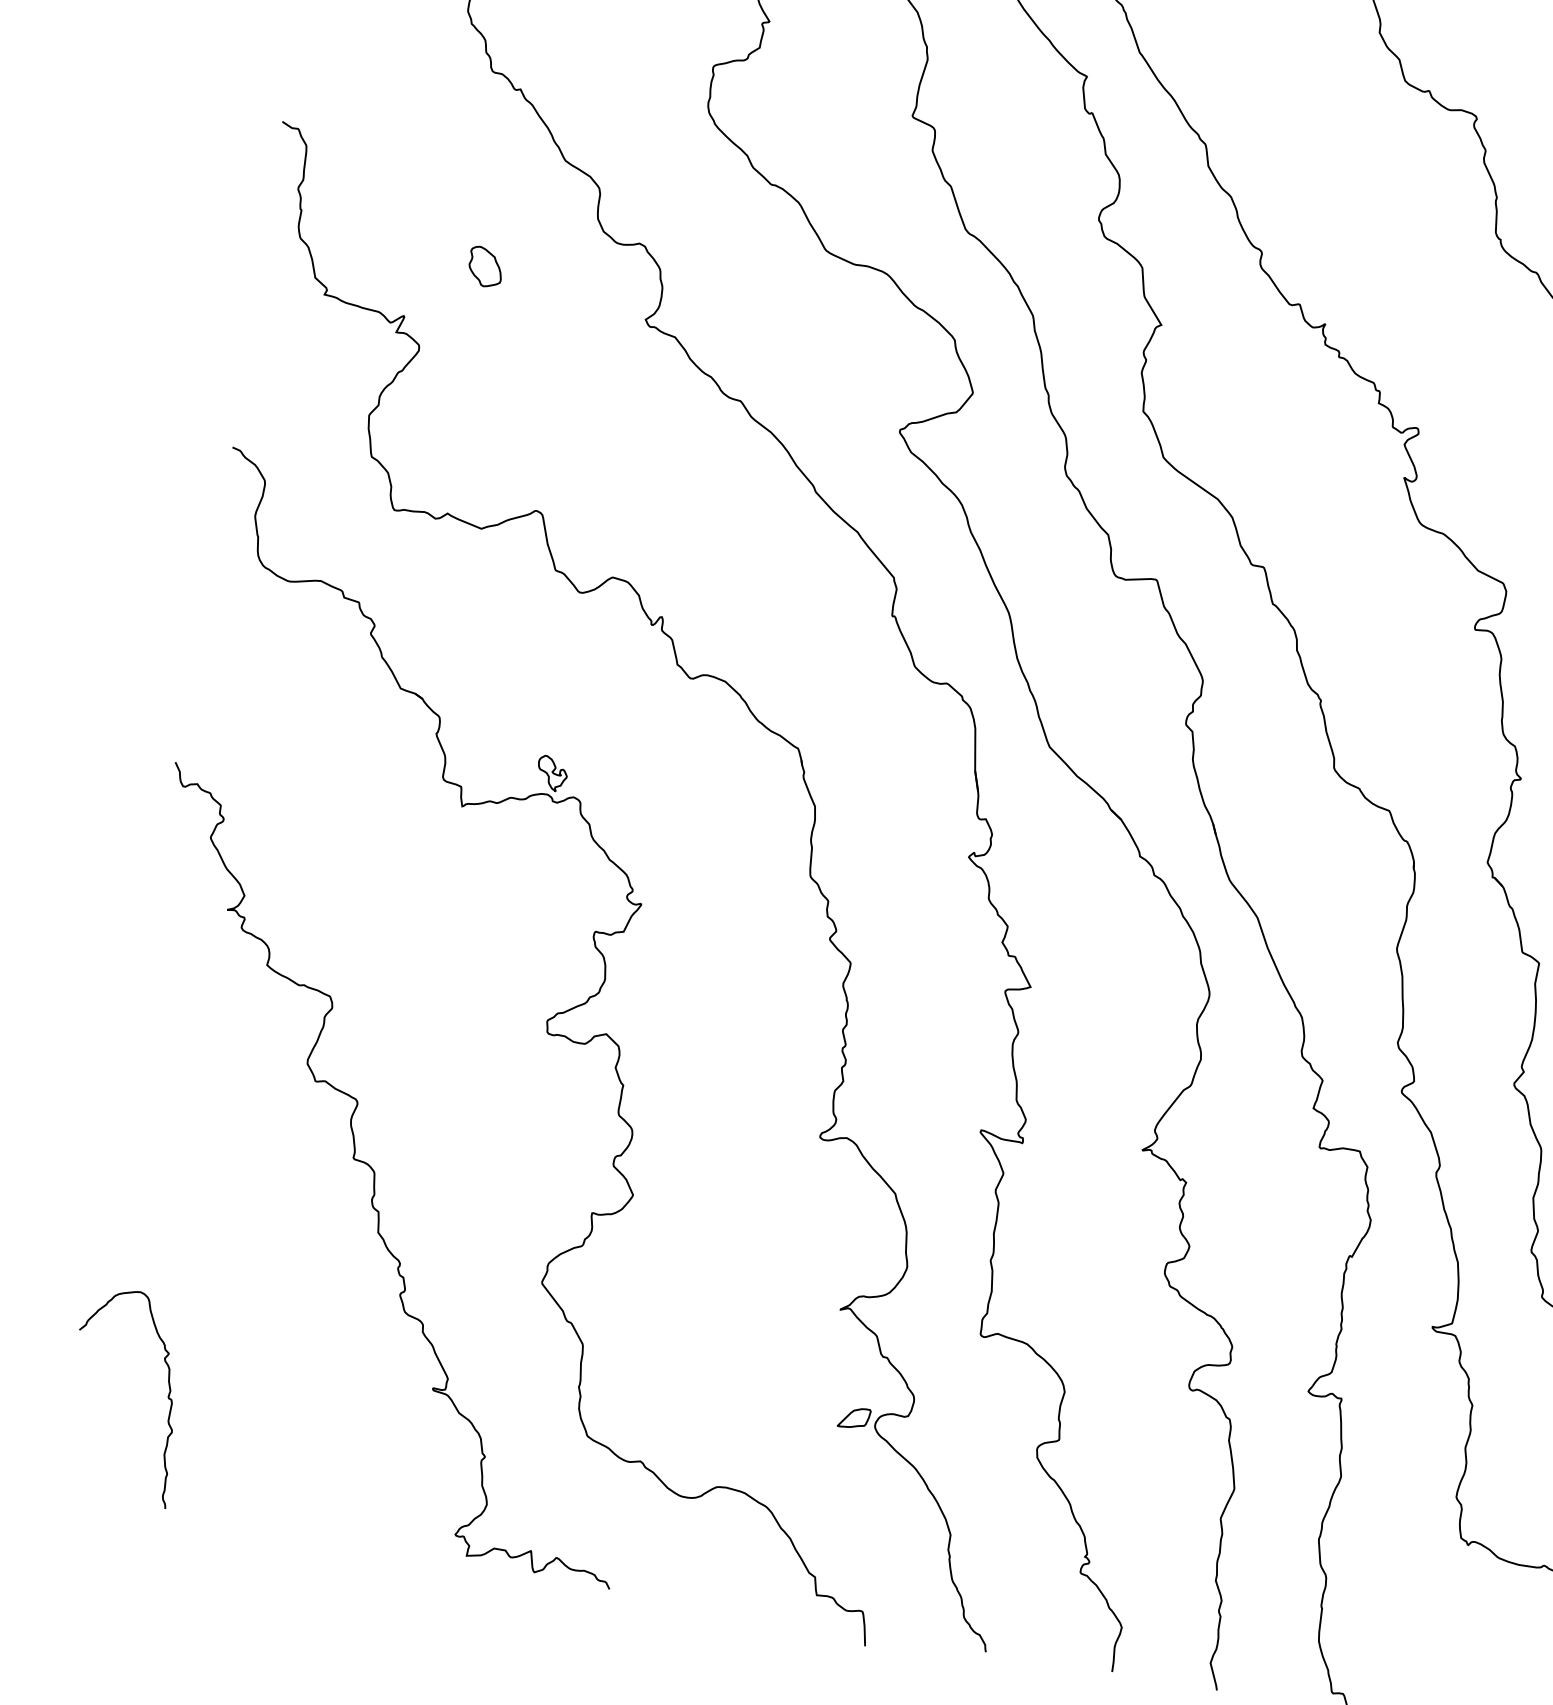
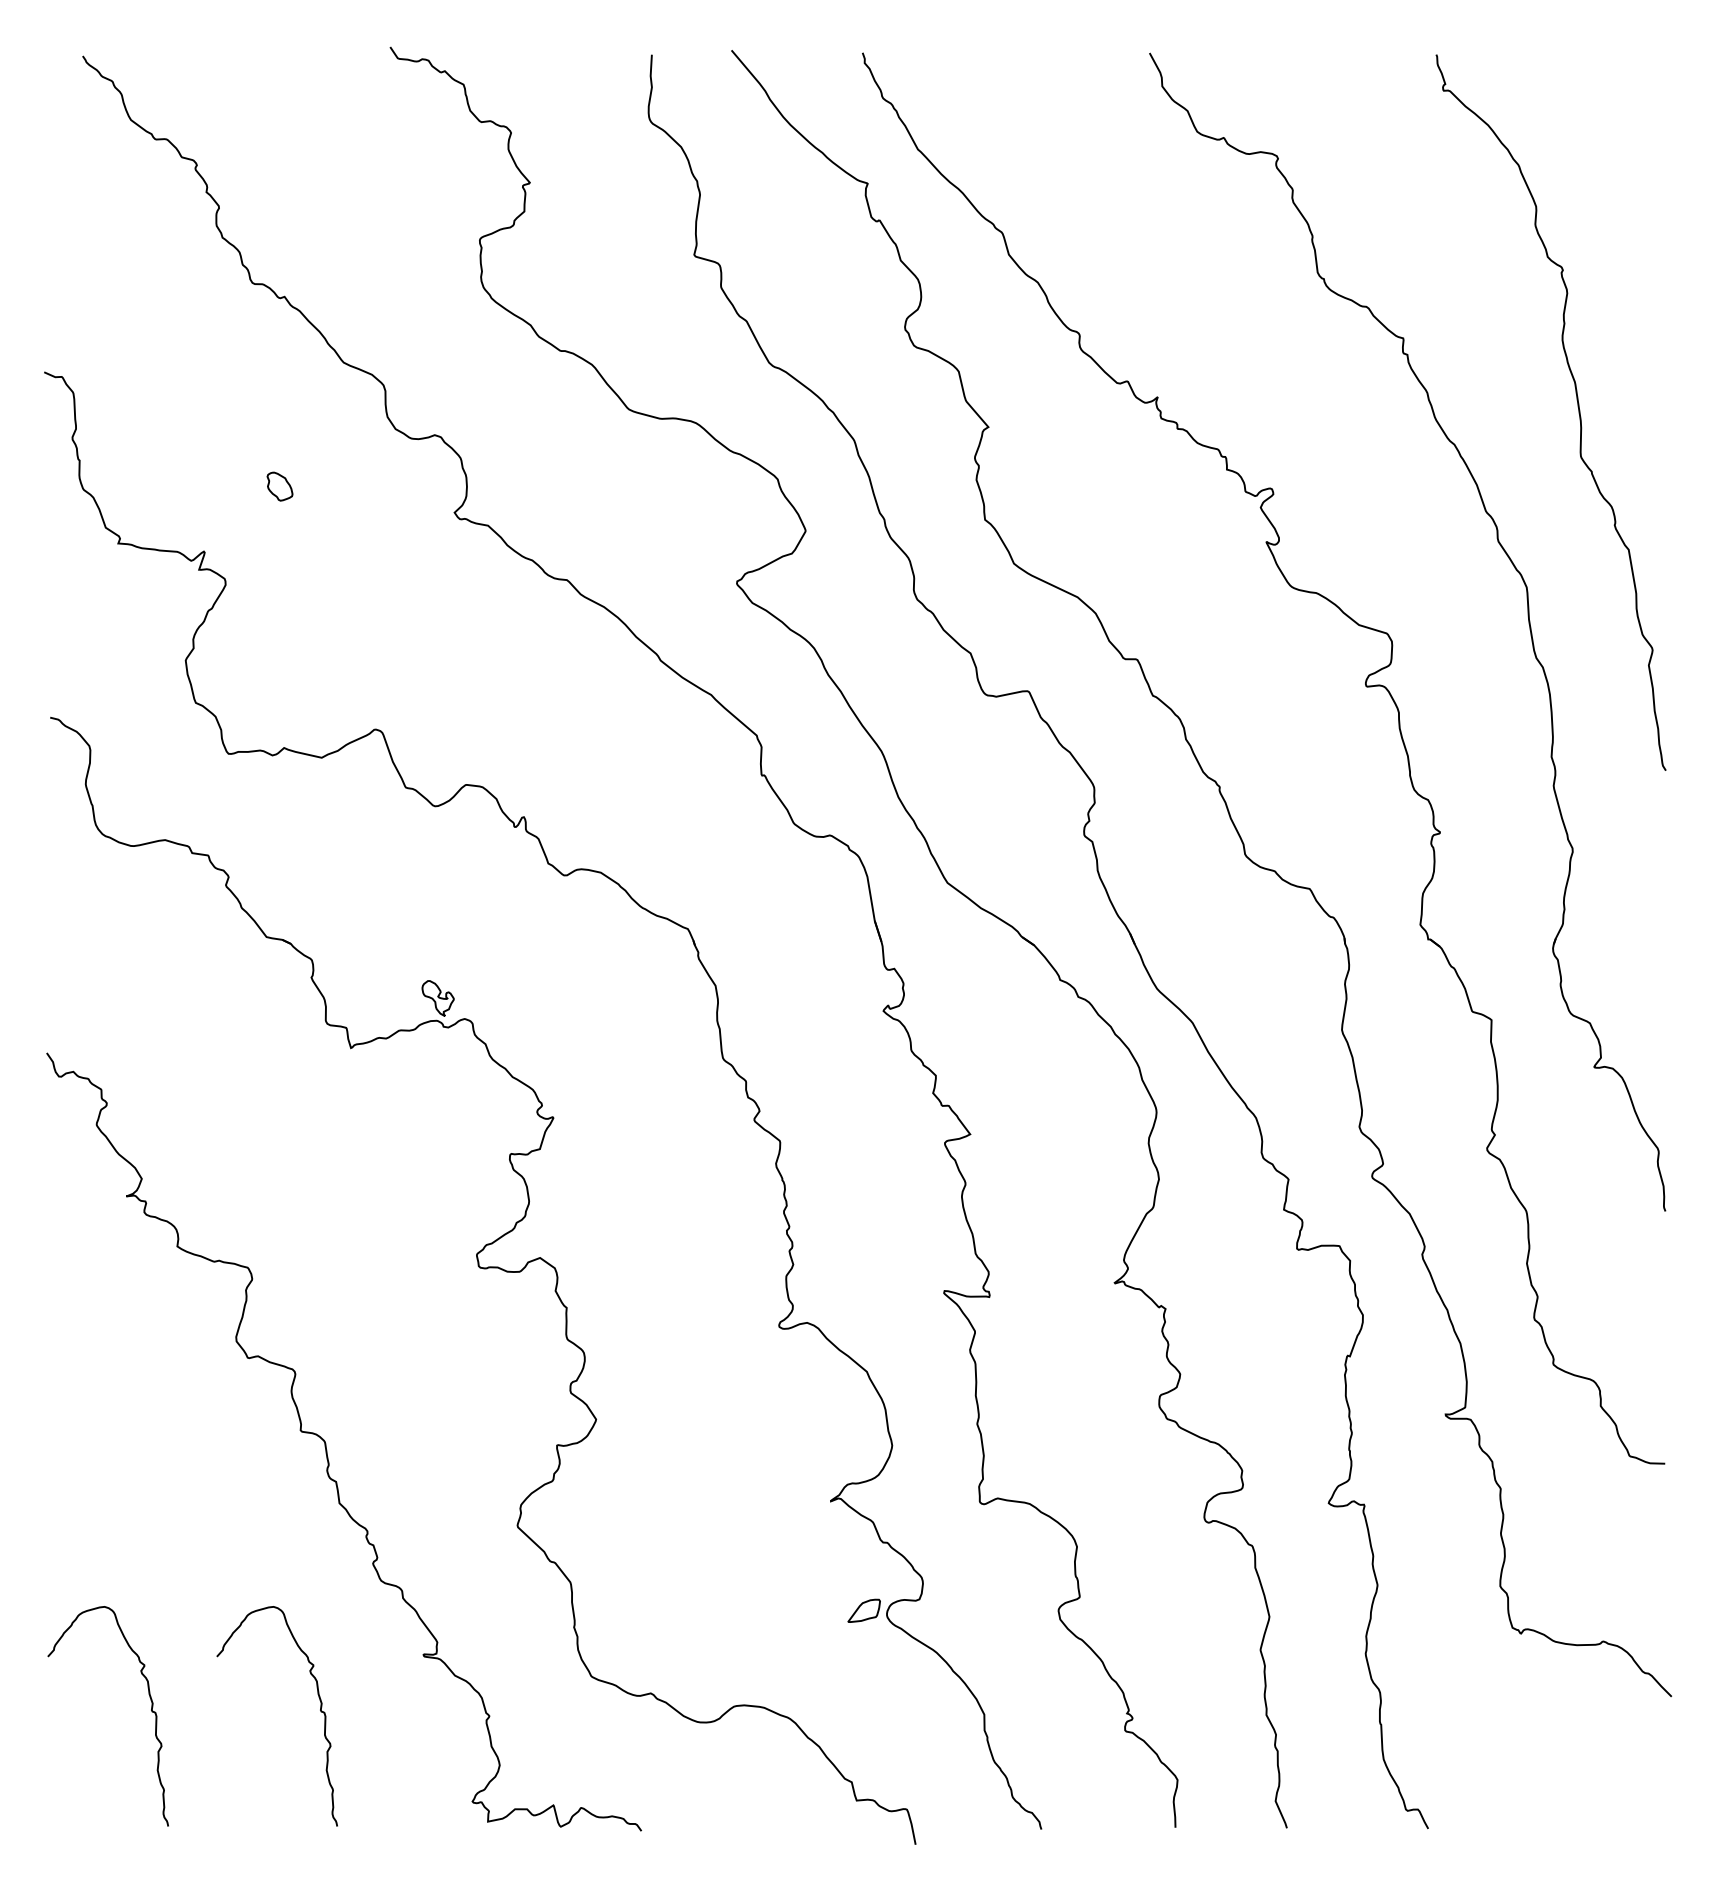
part: (485, 266) -> (279, 486), size x0.7
curve: (326, 1425) -> (320, 1711), added

